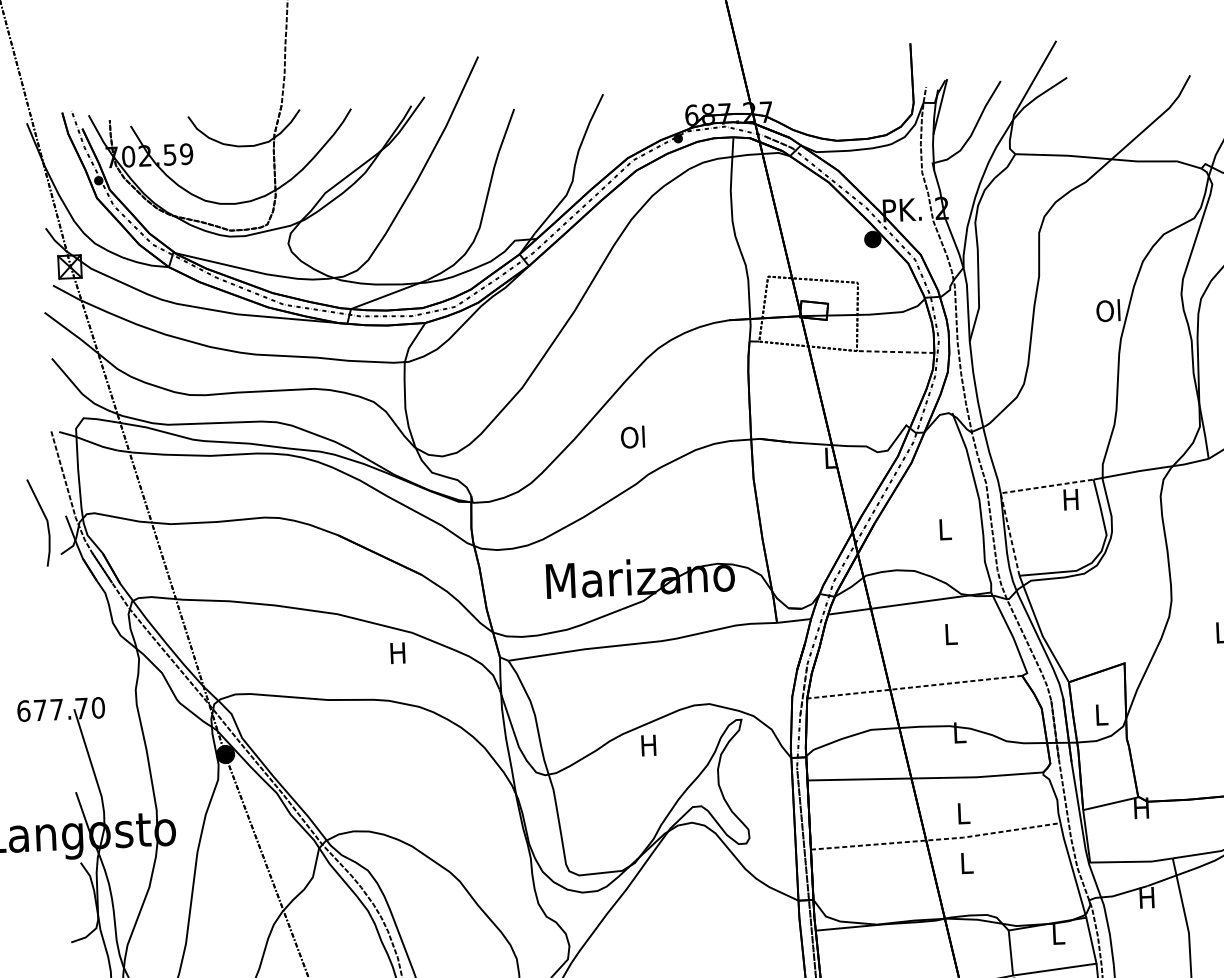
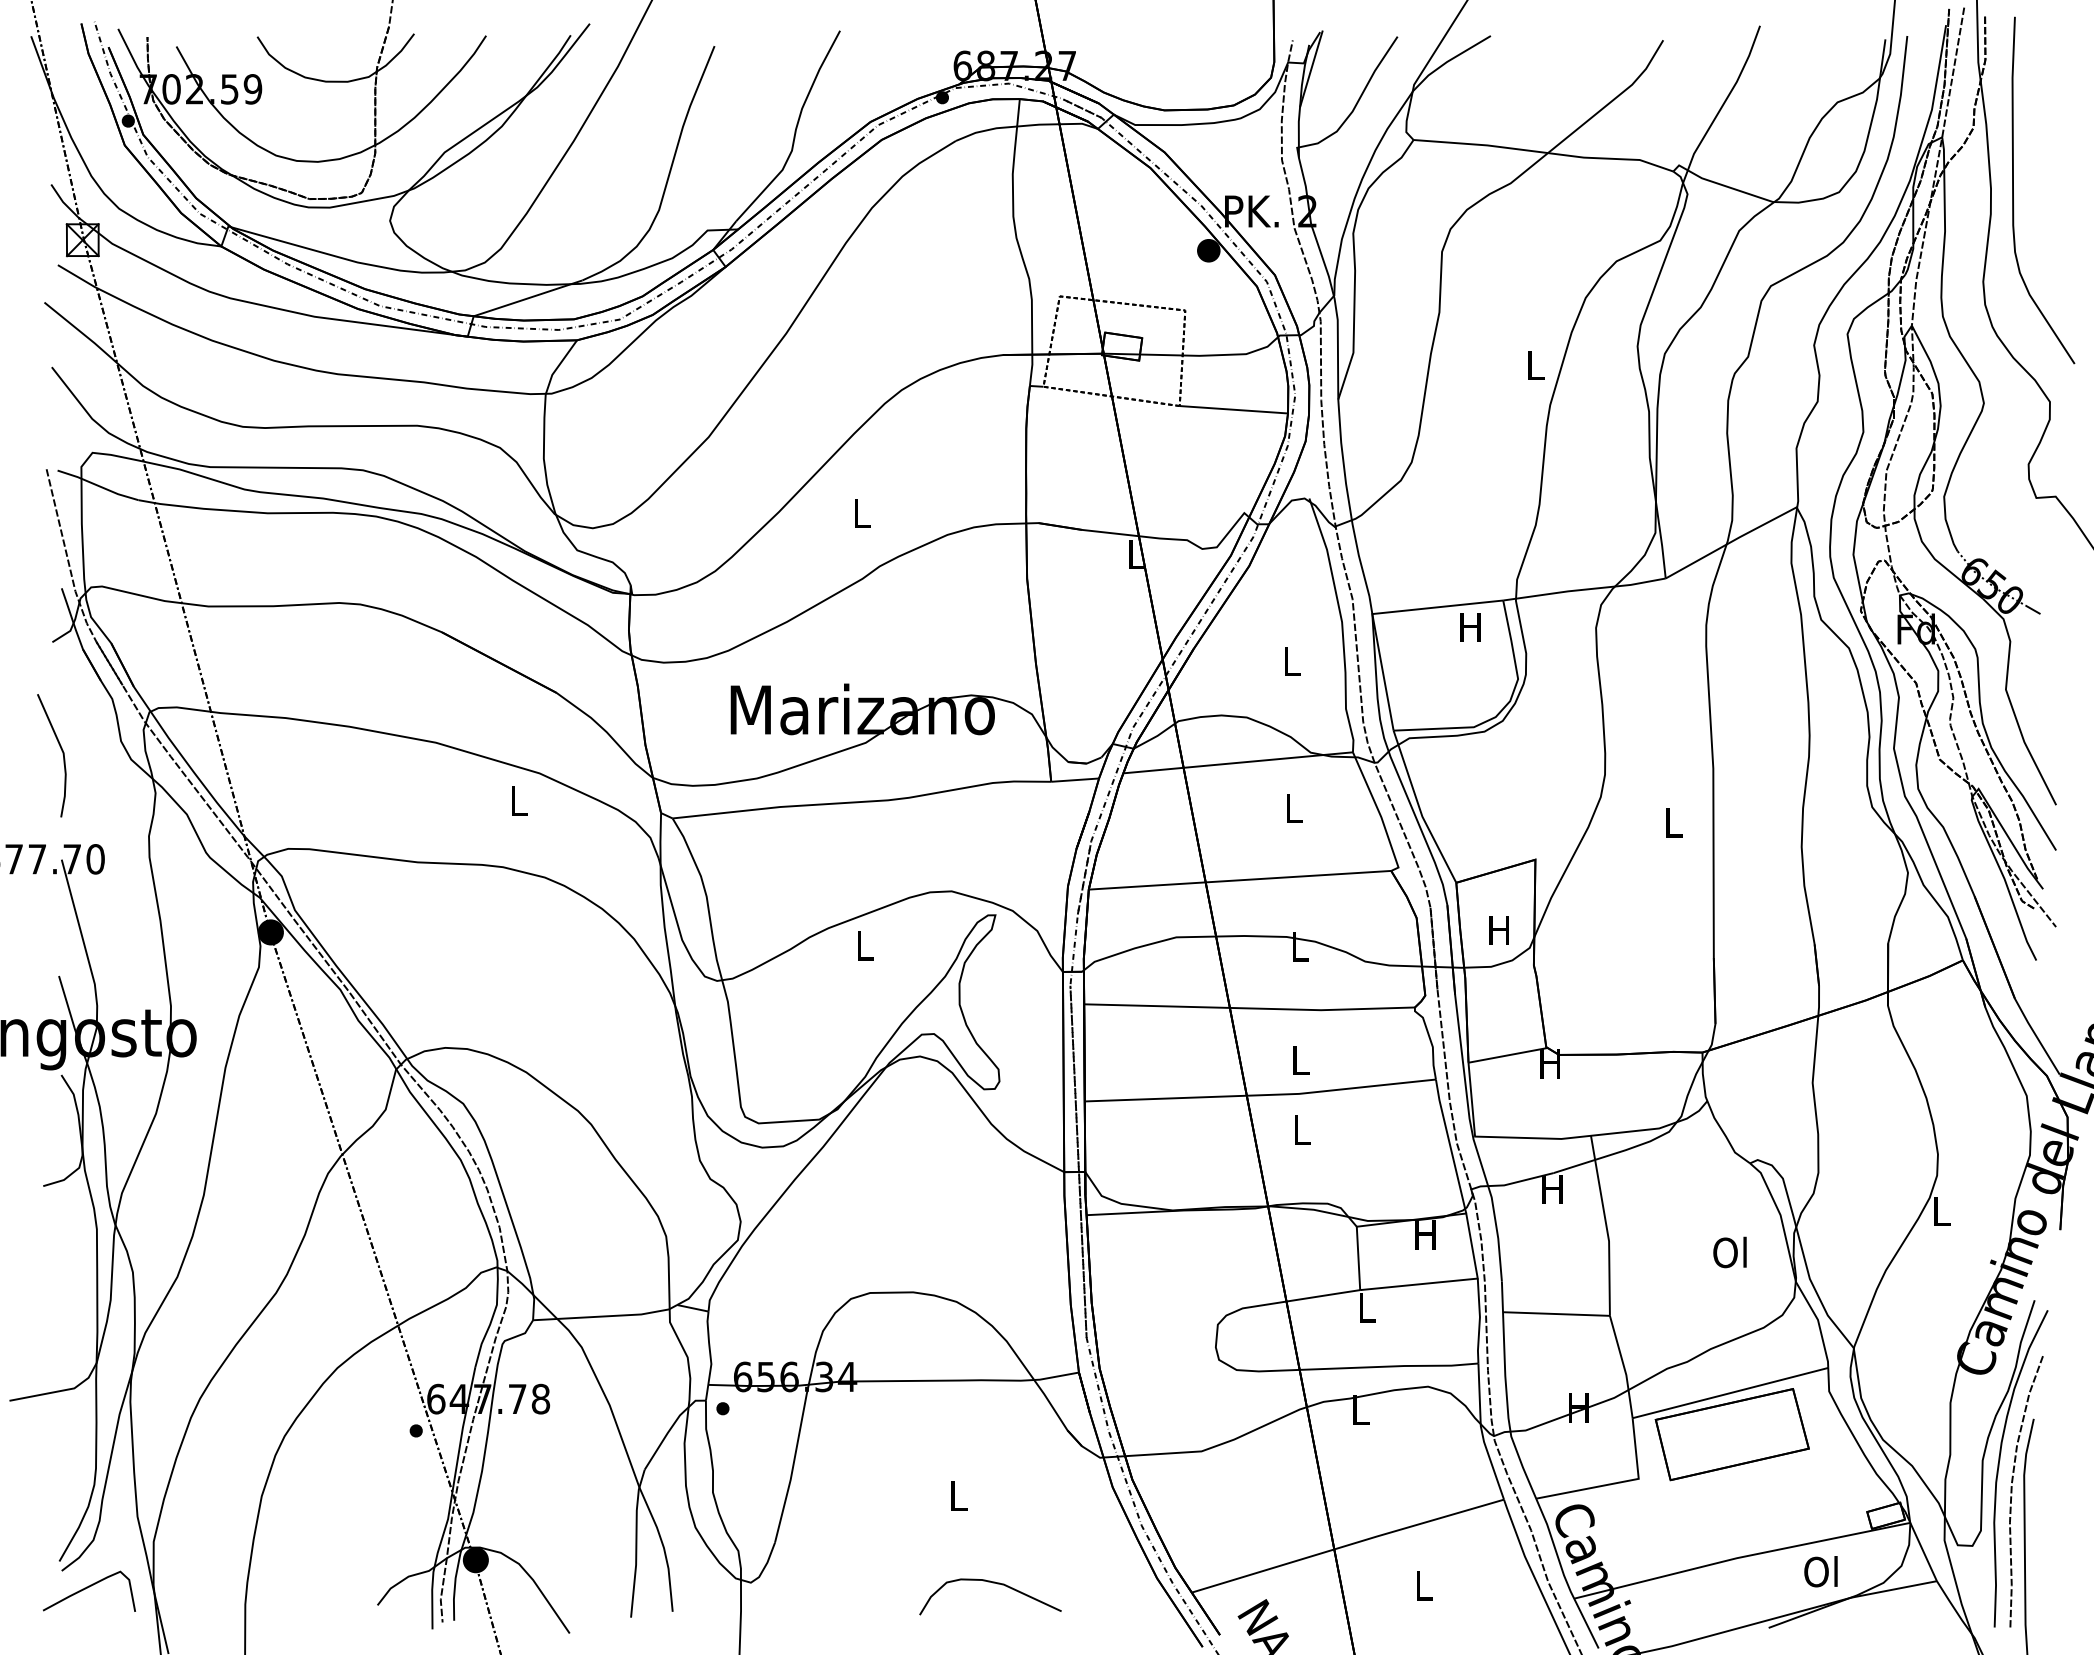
text: (1107, 310) -> (1533, 364), Ol -> L
line: (895, 351) -> (1233, 409), dashed -> solid
text: (632, 436) -> (860, 512), Ol -> L
line: (1005, 492) -> (1378, 613), dashed -> solid
line: (45, 519) -> (61, 751), moved
text: (397, 652) -> (518, 800), H -> L
line: (915, 687) -> (1240, 880), dashed -> solid
text: (1100, 714) -> (1498, 930), L -> H
text: (648, 745) -> (863, 945), H -> L
line: (936, 839) -> (1261, 1095), dashed -> solid
text: (1057, 933) -> (1425, 1234), L -> H

